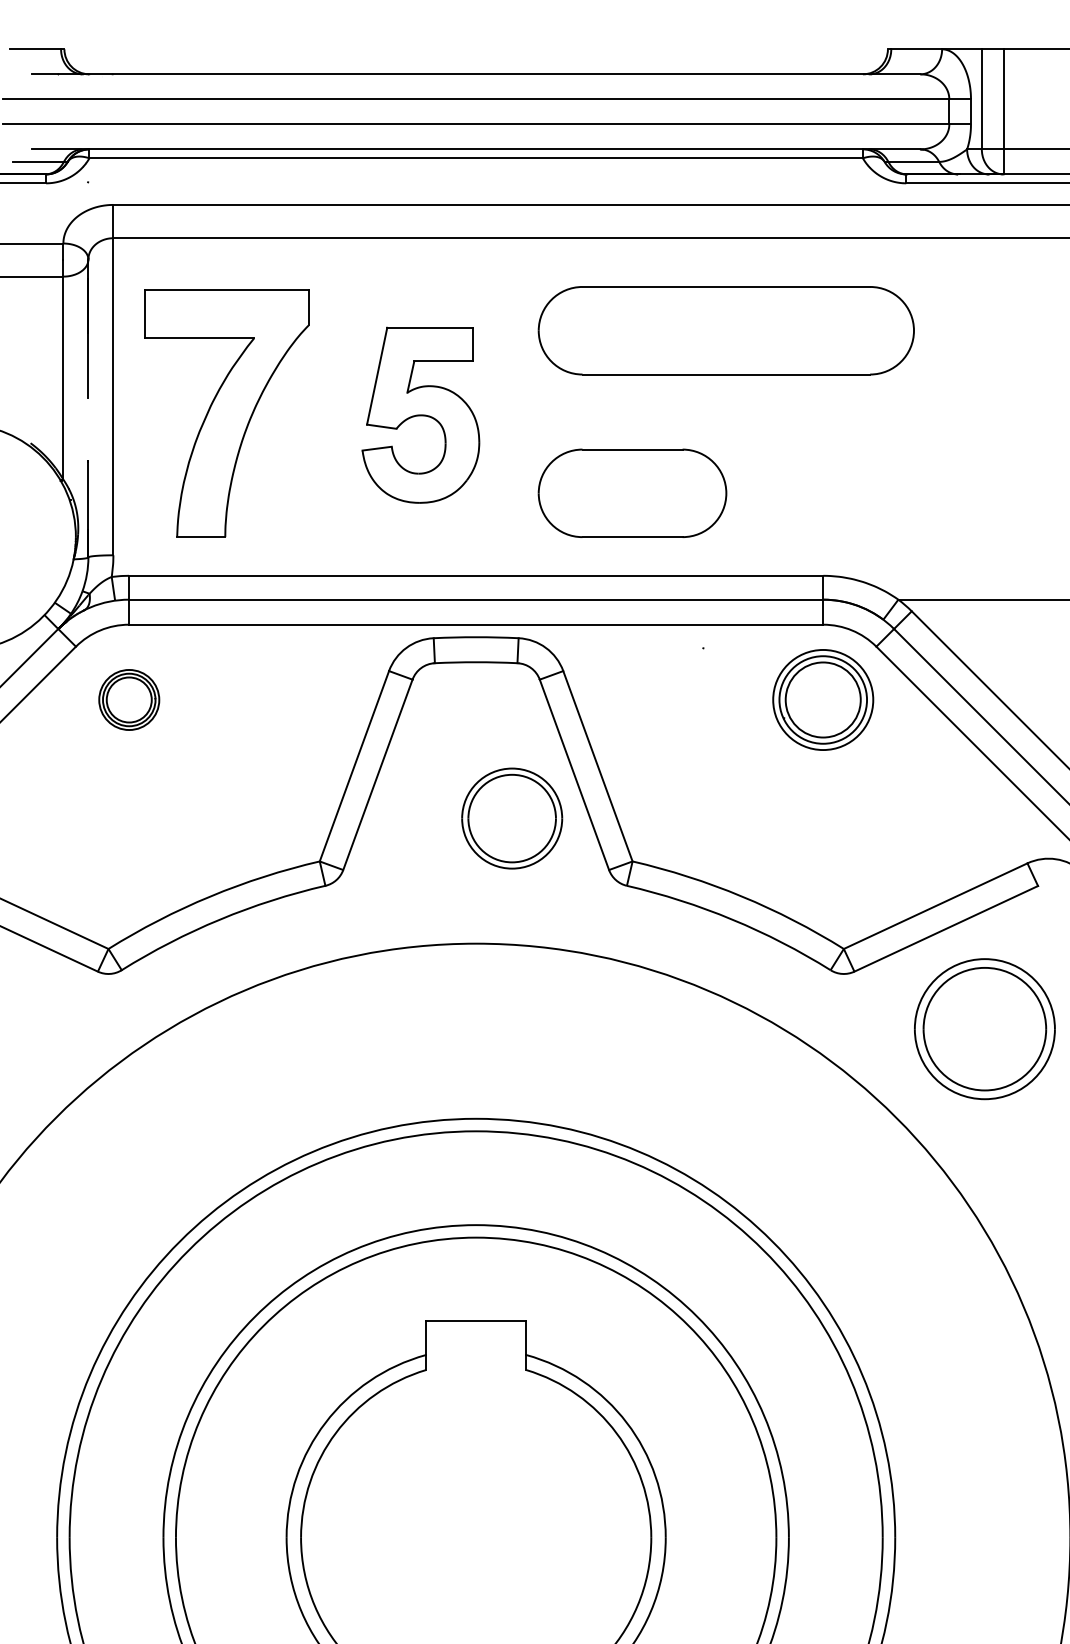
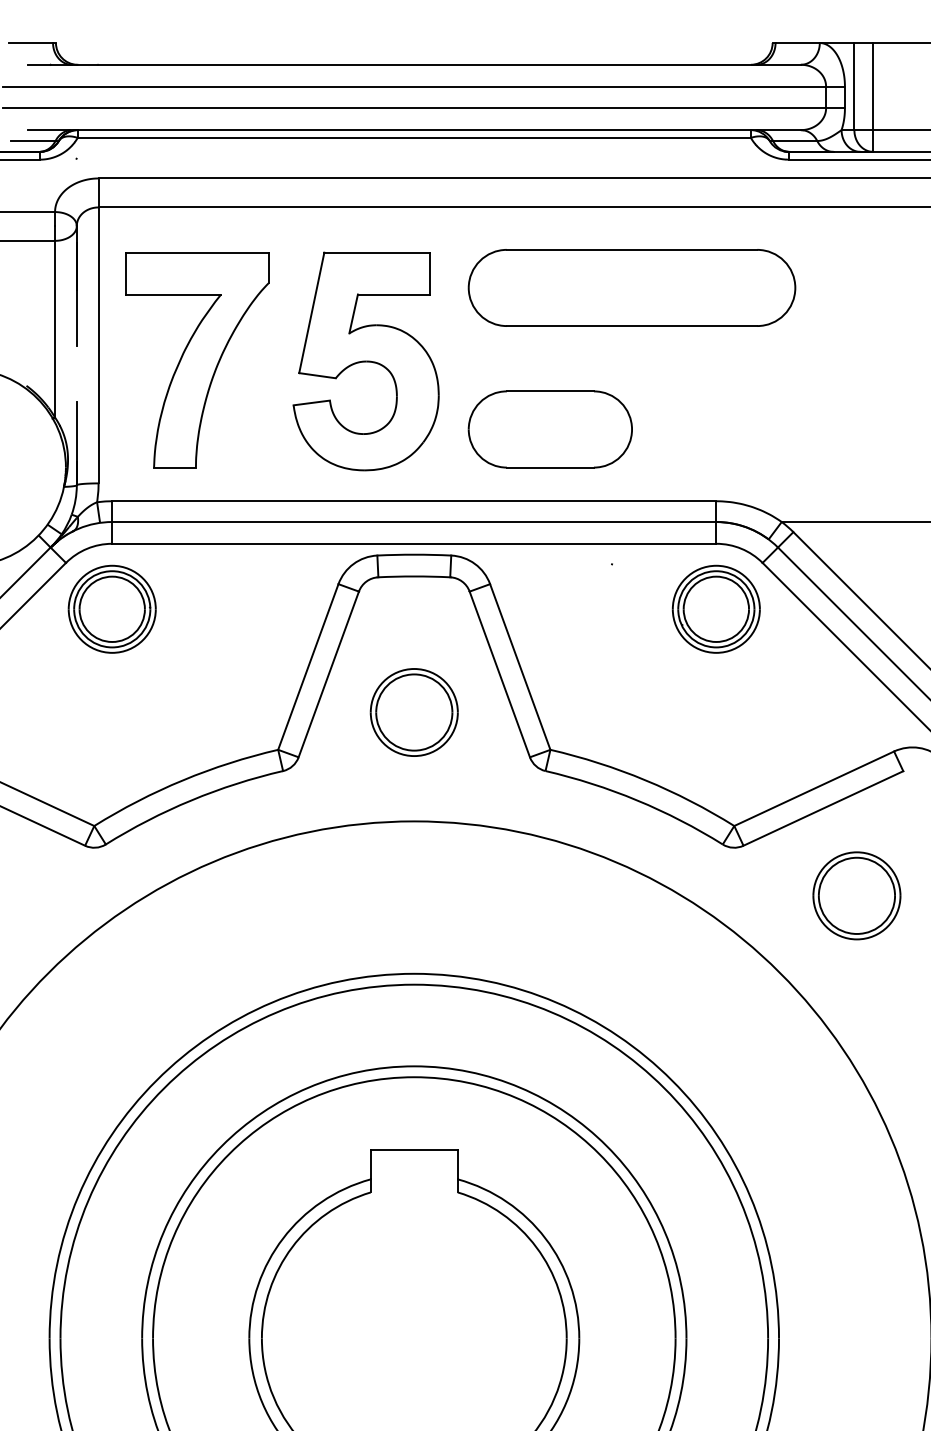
part: (420, 415) -> (365, 361), size x1.43
part: (129, 699) -> (112, 608), size x1.67
part: (512, 818) -> (414, 712), moved
part: (984, 1029) -> (856, 896), size x0.71

